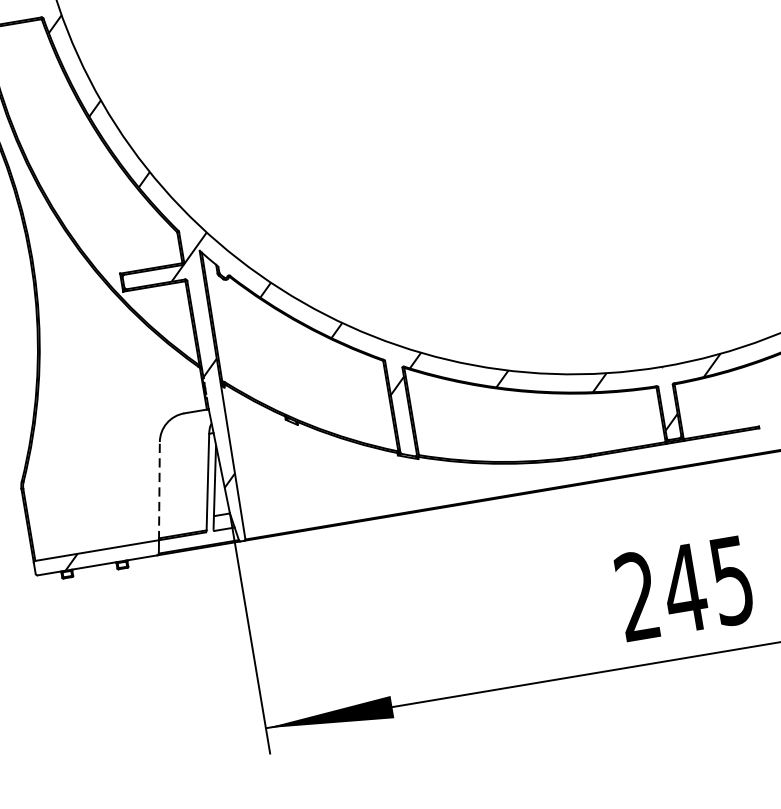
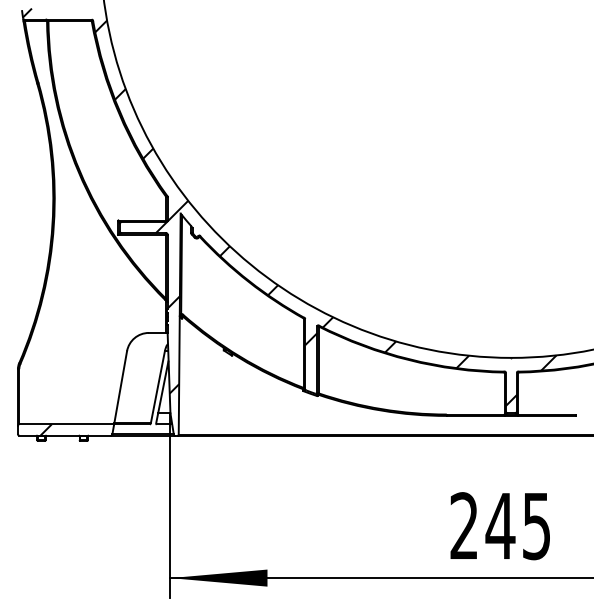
line: (159, 490) -> (120, 387), dashed -> solid

